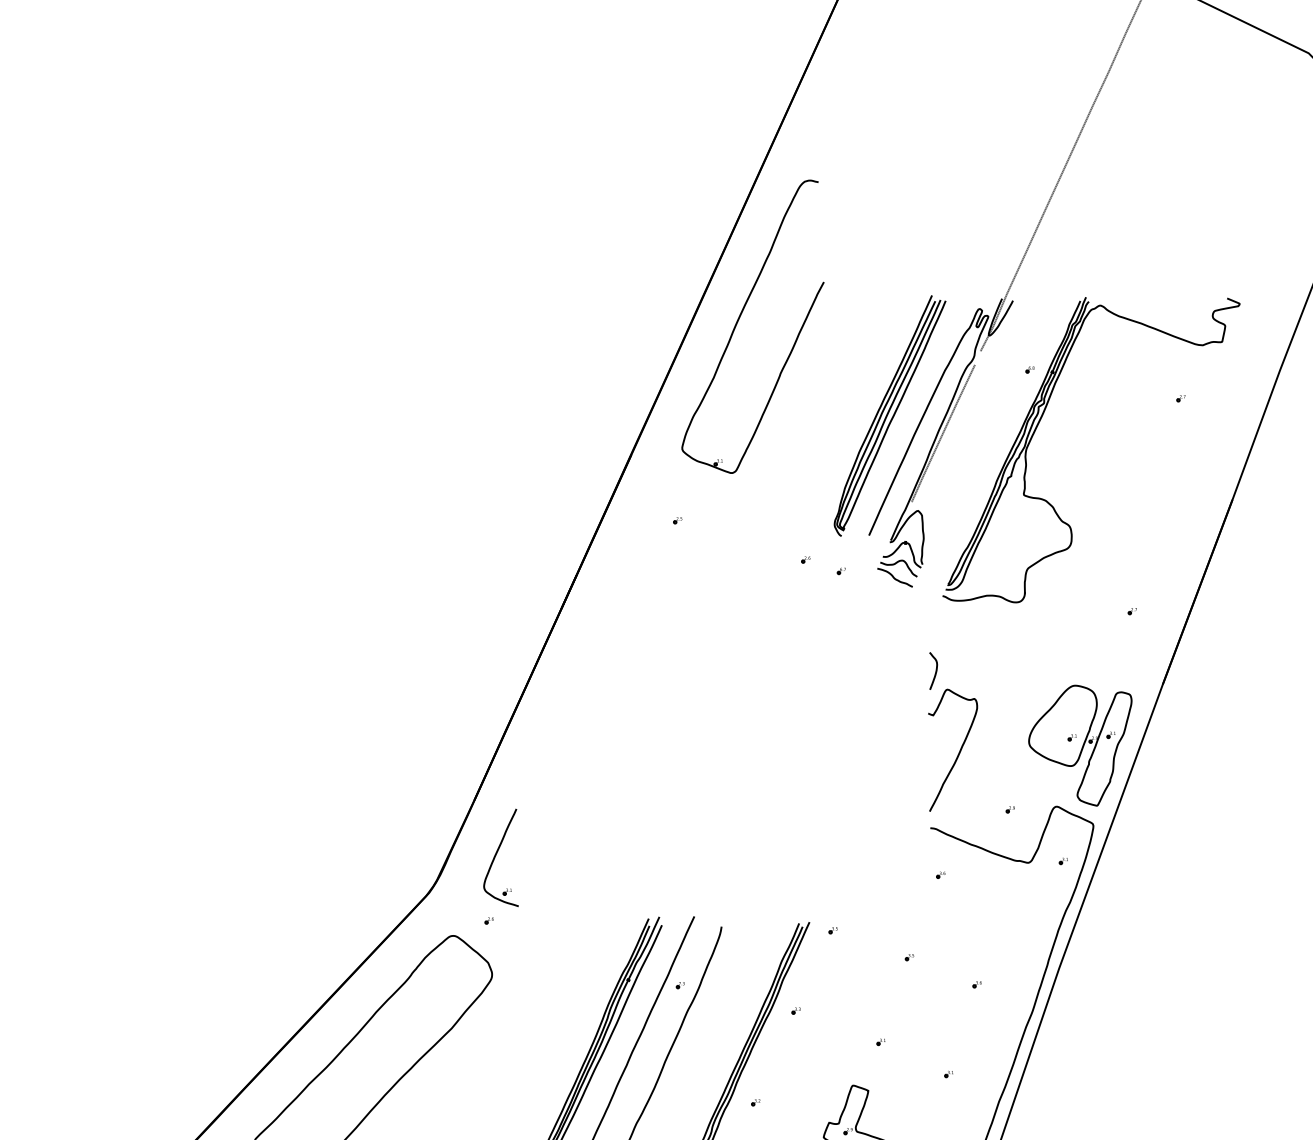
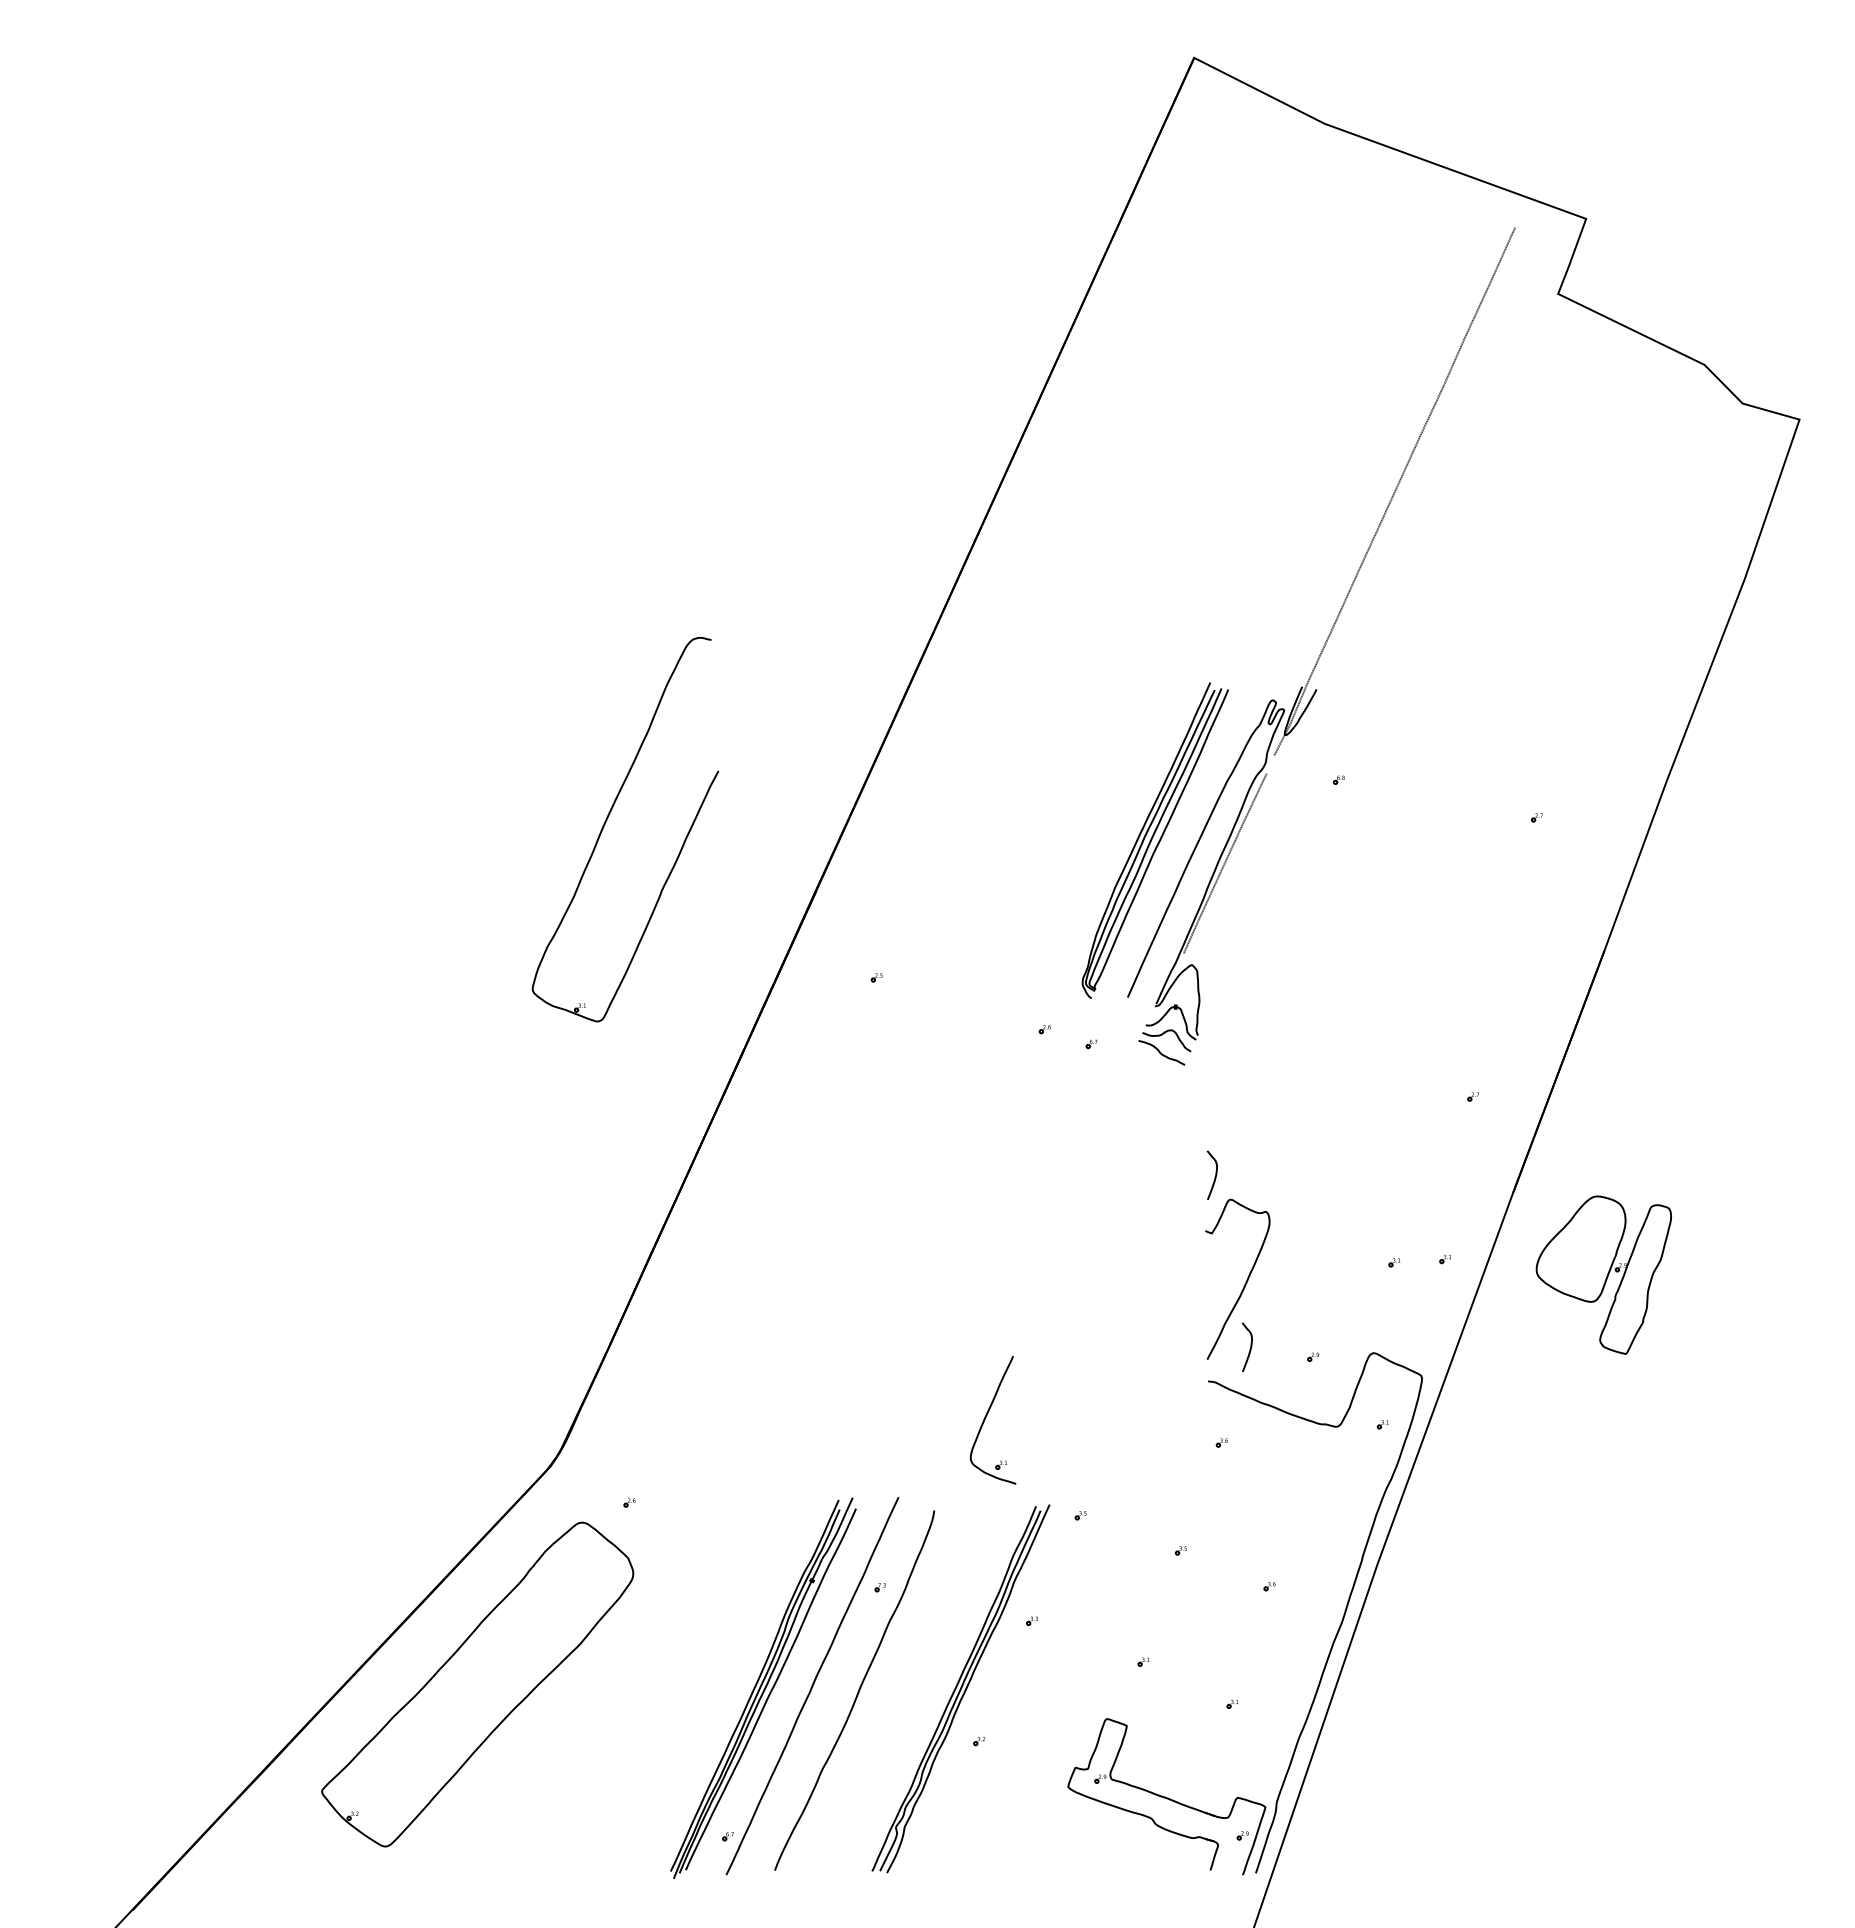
part: (739, 319) -> (607, 820), moved
part: (1038, 424) -> (1350, 851), removed
part: (1080, 745) -> (1603, 1274), moved
curve: (962, 801) -> (1250, 1346), added
part: (496, 855) -> (986, 1417), moved

